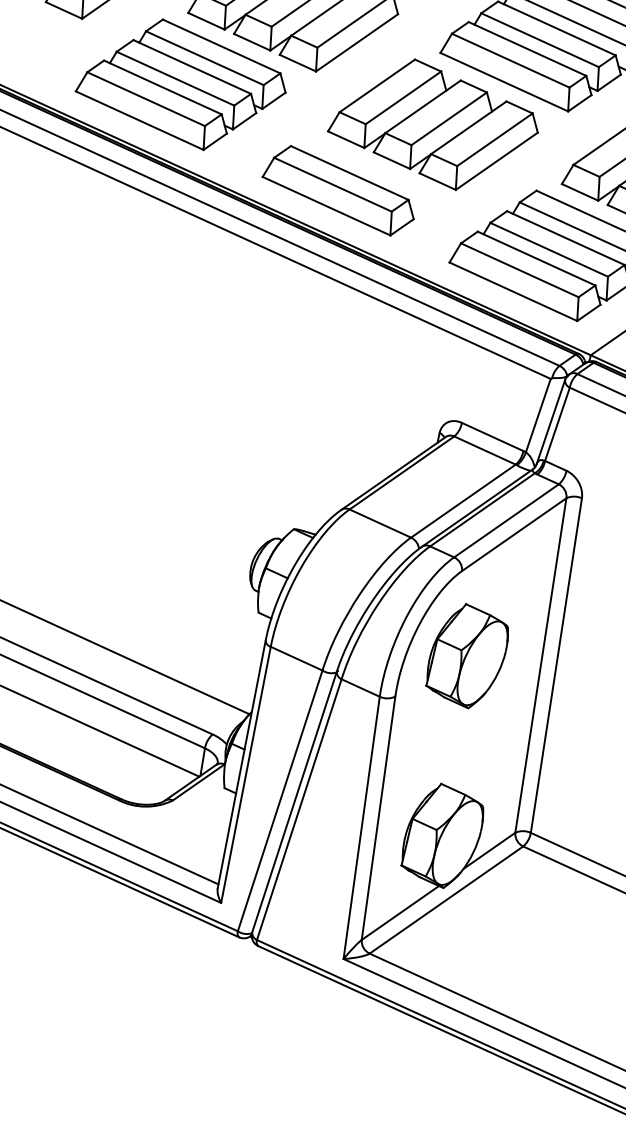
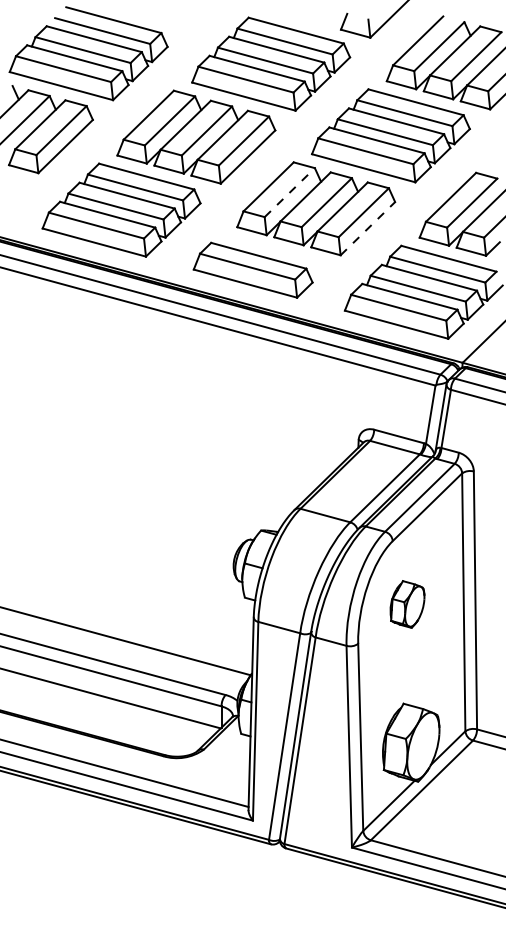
line: (404, 97) -> (290, 192), solid -> dashed
line: (497, 161) -> (368, 228), solid -> dashed
part: (467, 656) -> (407, 604), size x0.6

